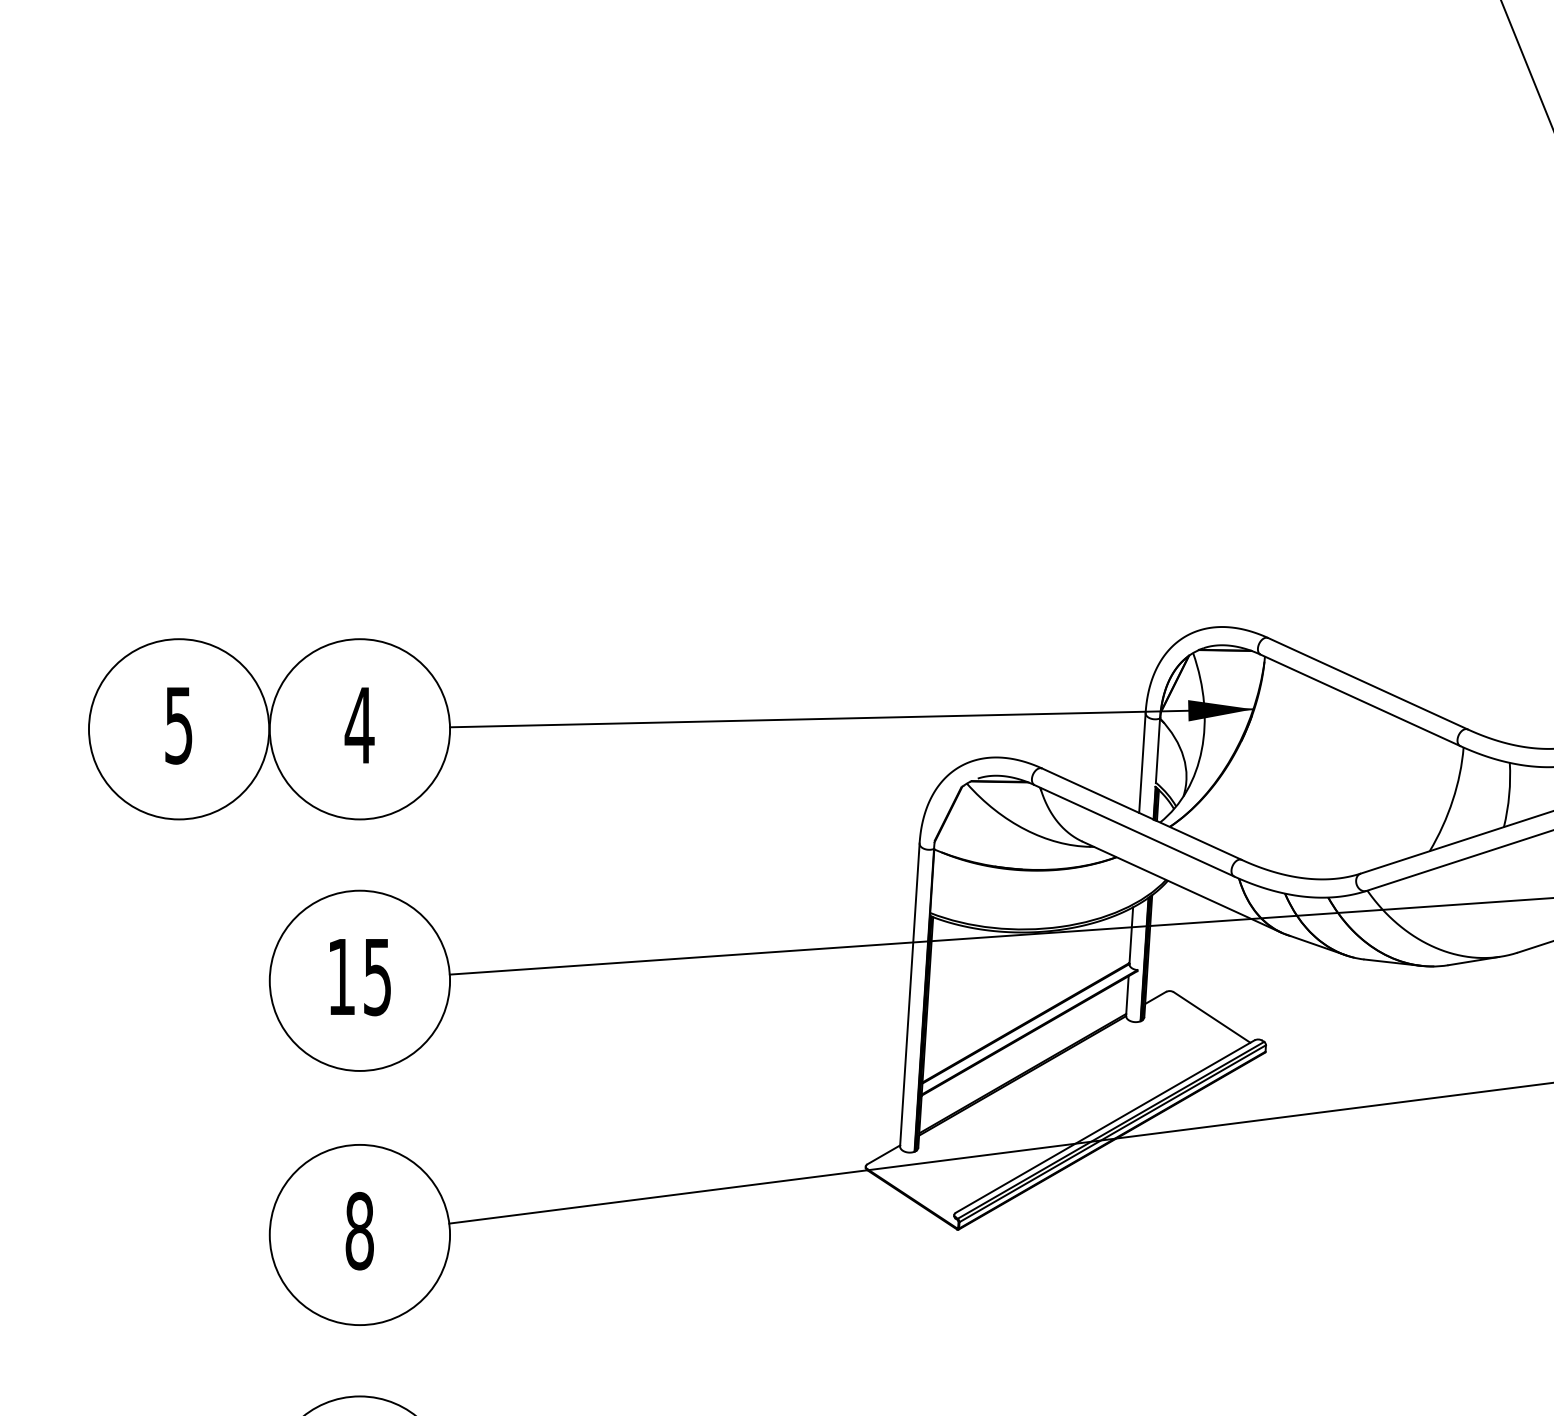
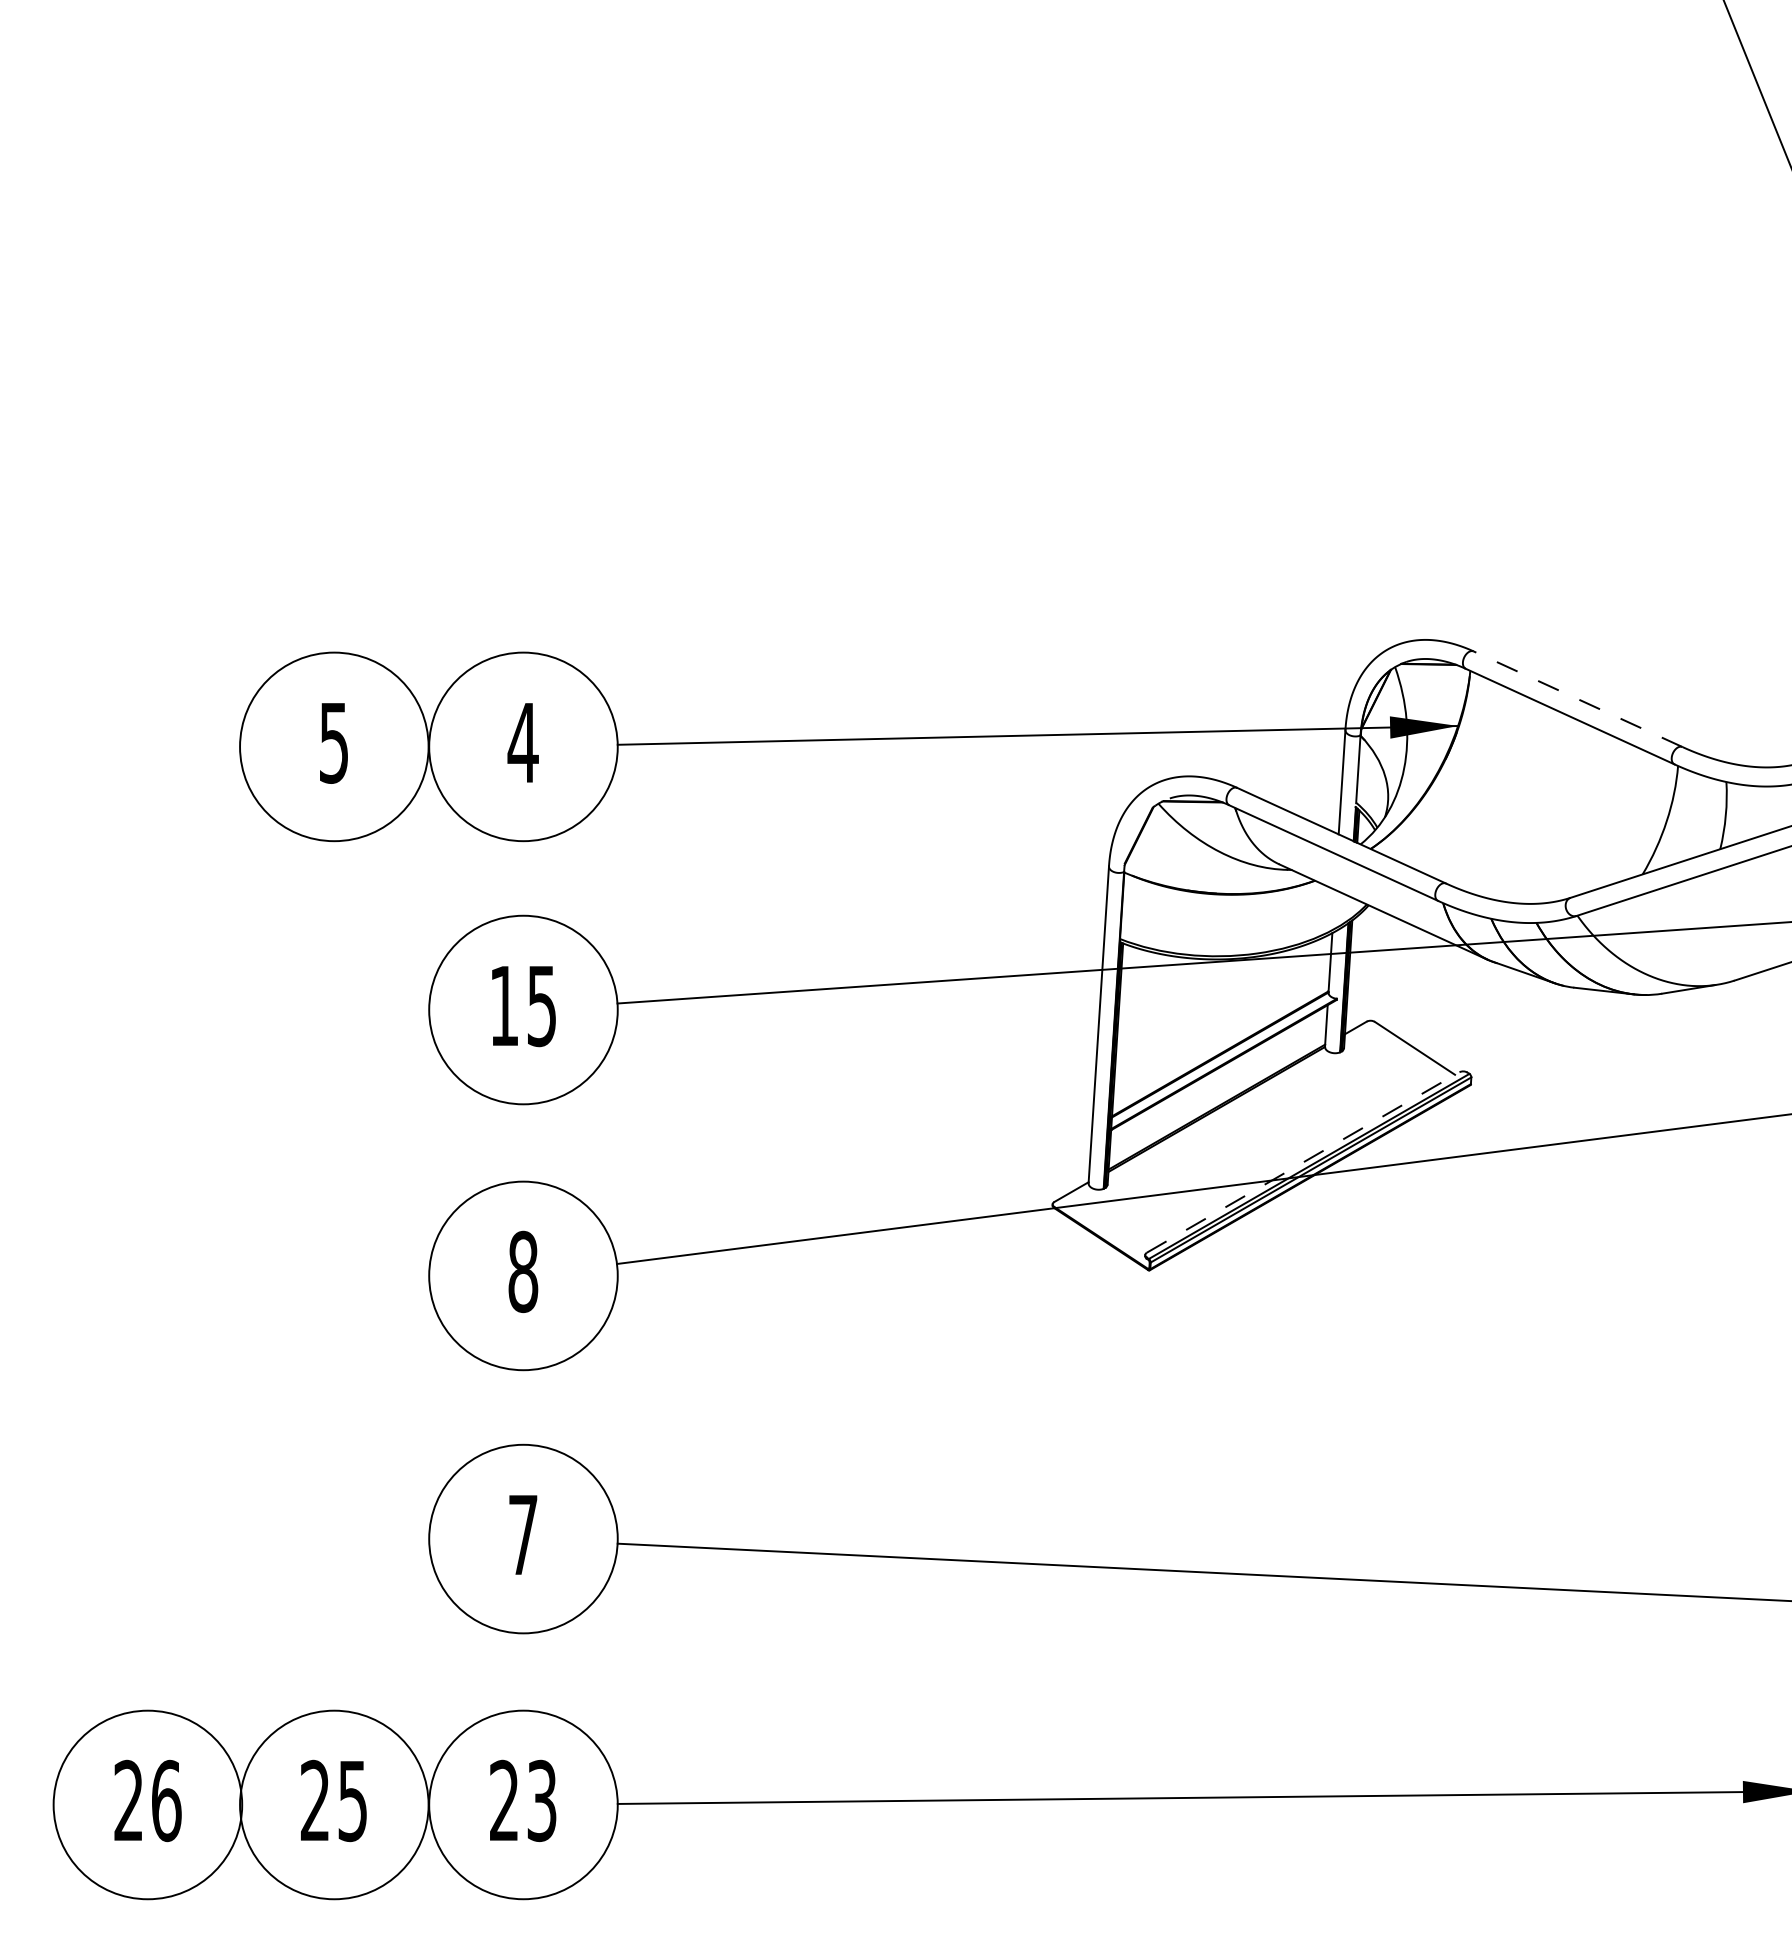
line: (1368, 683) -> (1578, 699), solid -> dashed
line: (1105, 1126) -> (1303, 1162), solid -> dashed

